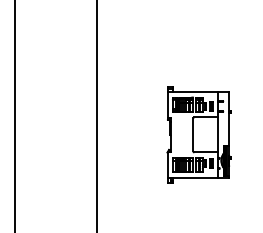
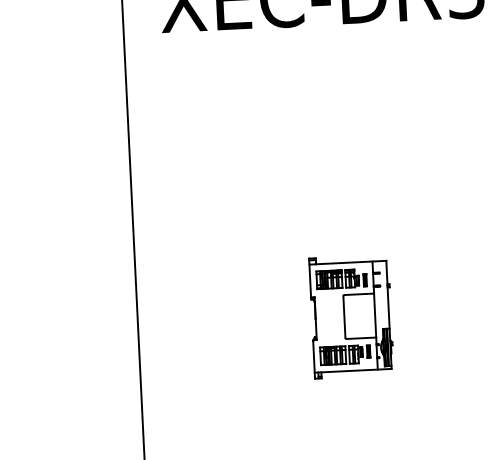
part: (198, 134) -> (350, 315), size x0.6

